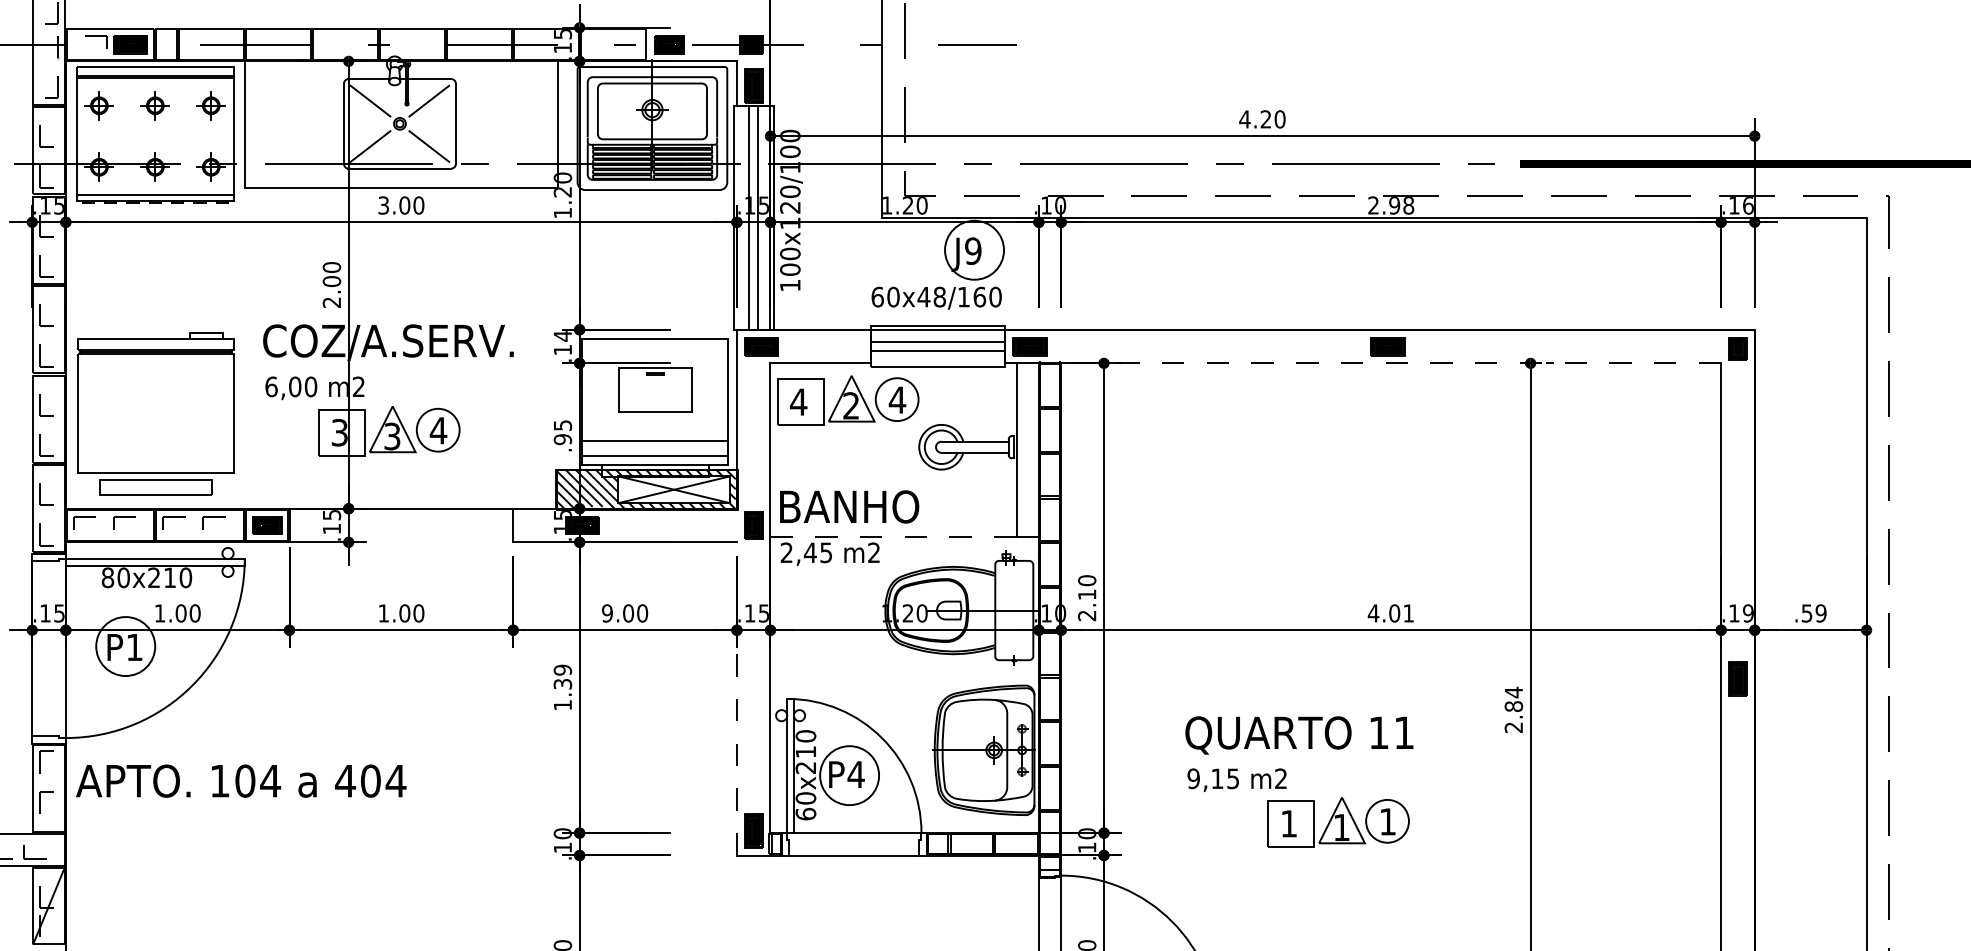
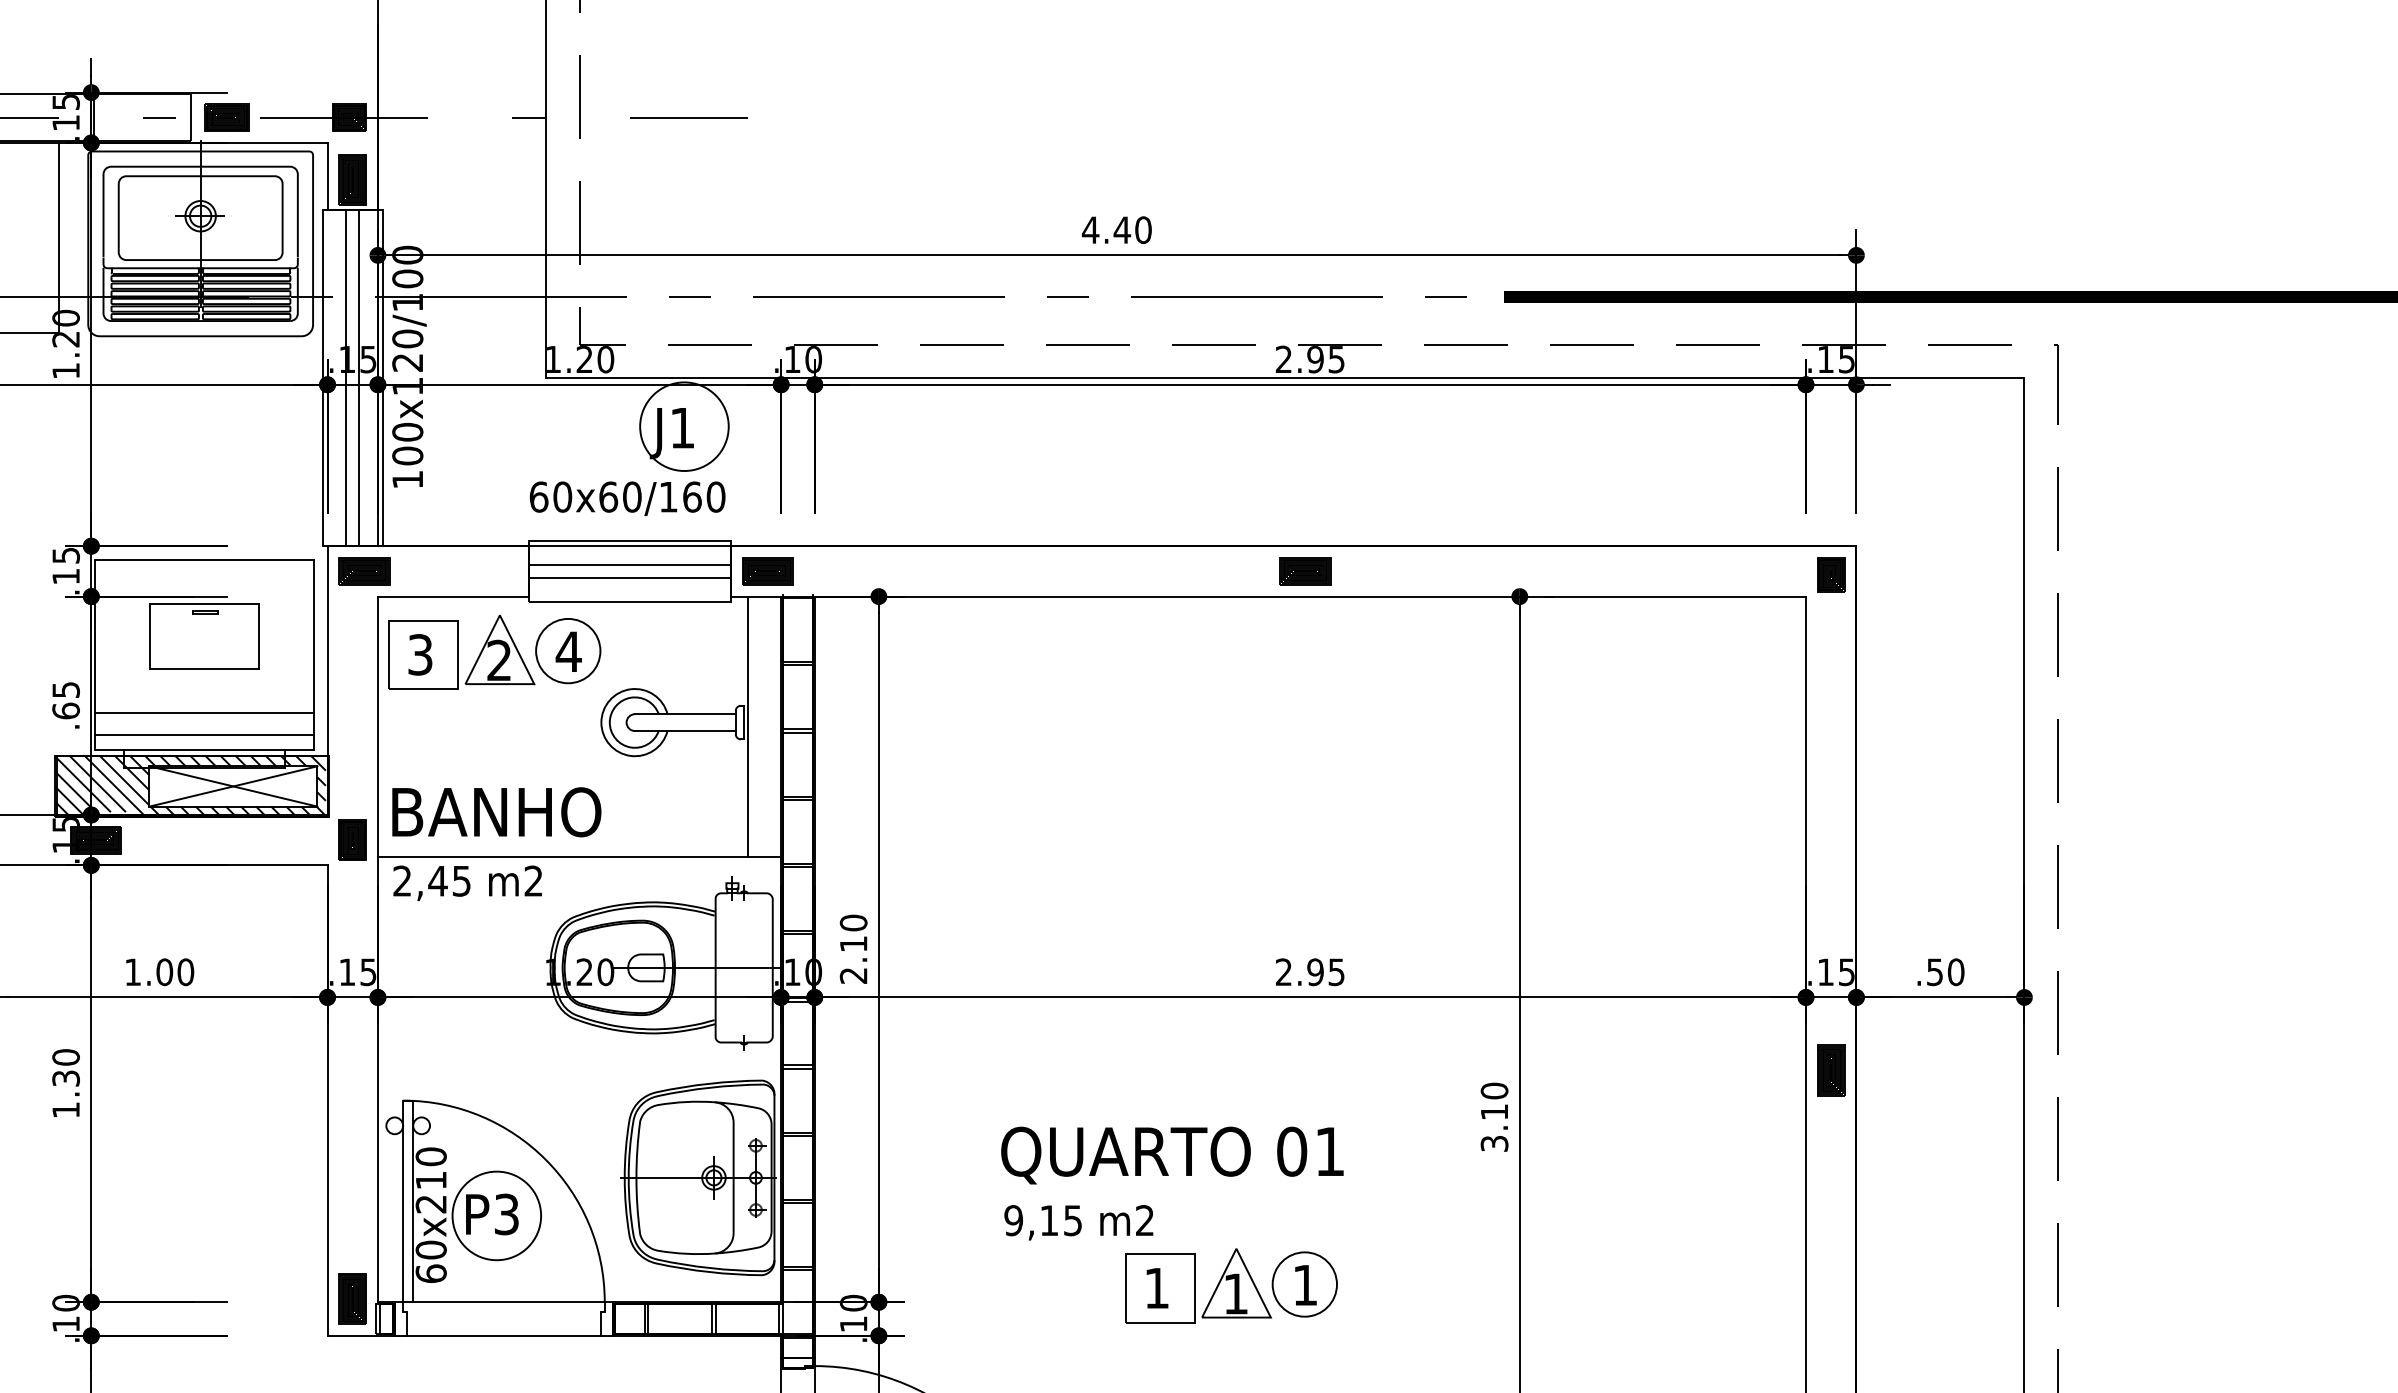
text: (1265, 119) -> (1121, 230), 4.20 -> 4.40
text: (1408, 205) -> (1336, 359), 2.98 -> 2.95
text: (1748, 205) -> (1847, 359), .16 -> .15
text: (973, 250) -> (682, 427), J9 -> J1
text: (931, 296) -> (619, 496), 60x48/160 -> 60x60/160
text: (563, 336) -> (67, 556), .14 -> .15
line: (1391, 363) -> (1310, 596), dashed -> solid
text: (798, 401) -> (420, 653), 4 -> 3
text: (562, 439) -> (65, 710), .95 -> .65
line: (894, 536) -> (564, 856), dashed -> solid
text: (607, 613) -> (133, 972), 9.00 -> 1.00
text: (1390, 613) -> (1309, 972), 4.01 -> 2.95
text: (1747, 613) -> (1845, 972), .19 -> .15
text: (1820, 613) -> (1955, 972), .59 -> .50
text: (563, 669) -> (67, 1056), 1.39 -> 1.30
line: (736, 698) -> (326, 1100), dashed -> solid
text: (1513, 709) -> (1494, 1116), 2.84 -> 3.10
text: (1379, 732) -> (1292, 1151), 11 -> 01
text: (855, 774) -> (505, 1214), P4 -> P3

